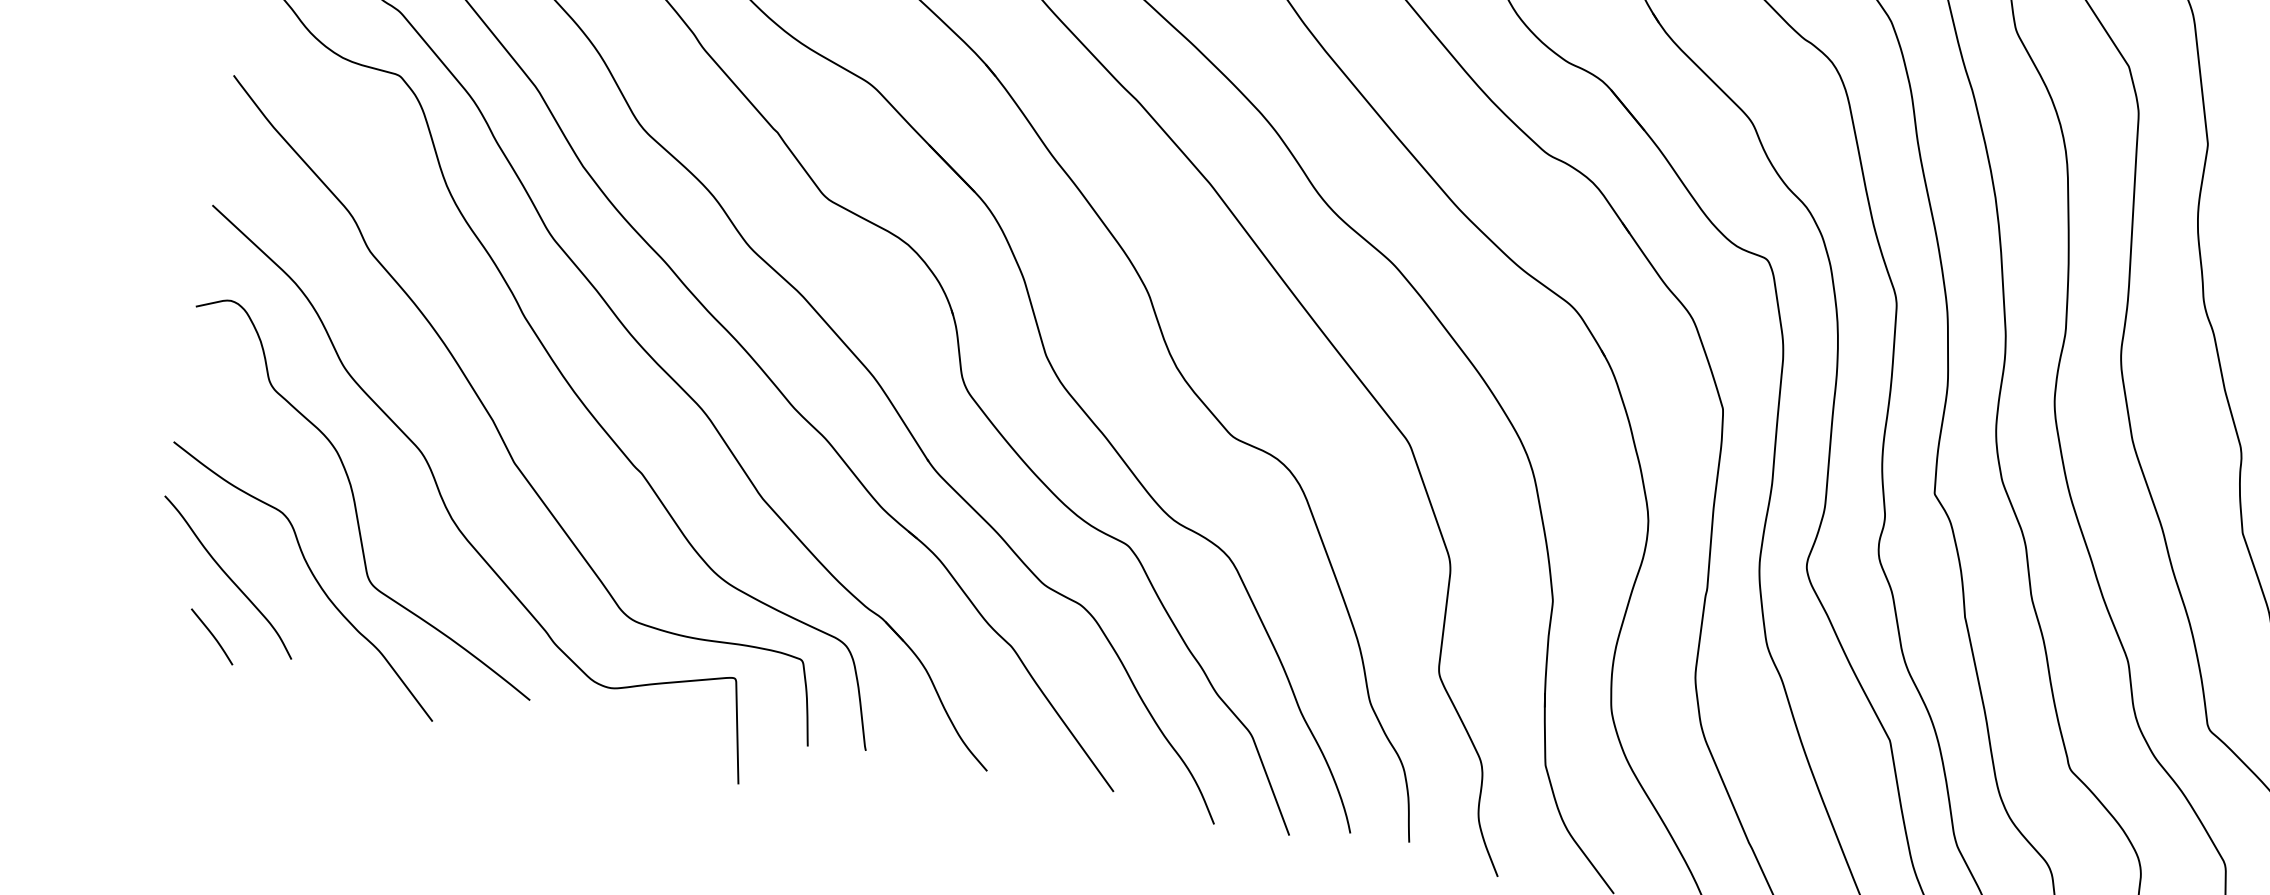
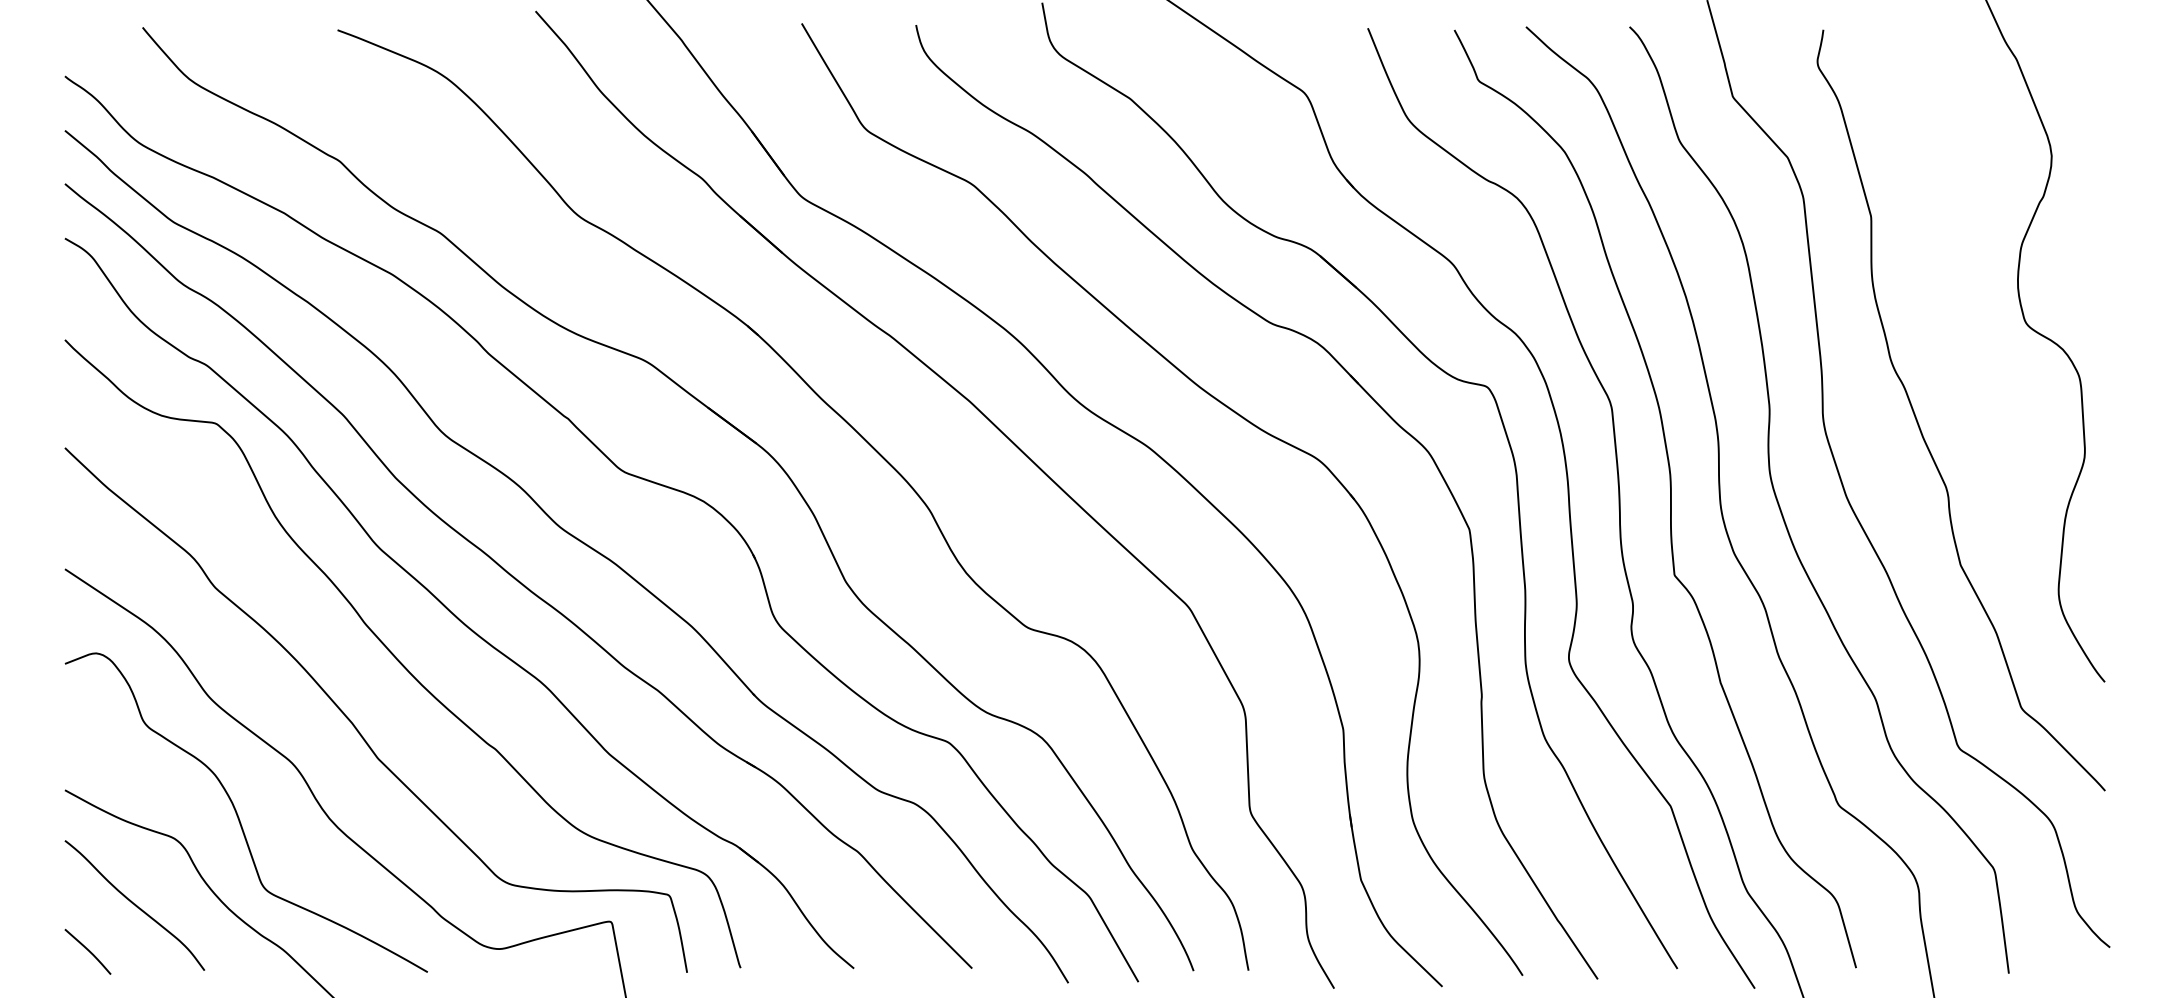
curve: (211, 635) -> (87, 950), moved

